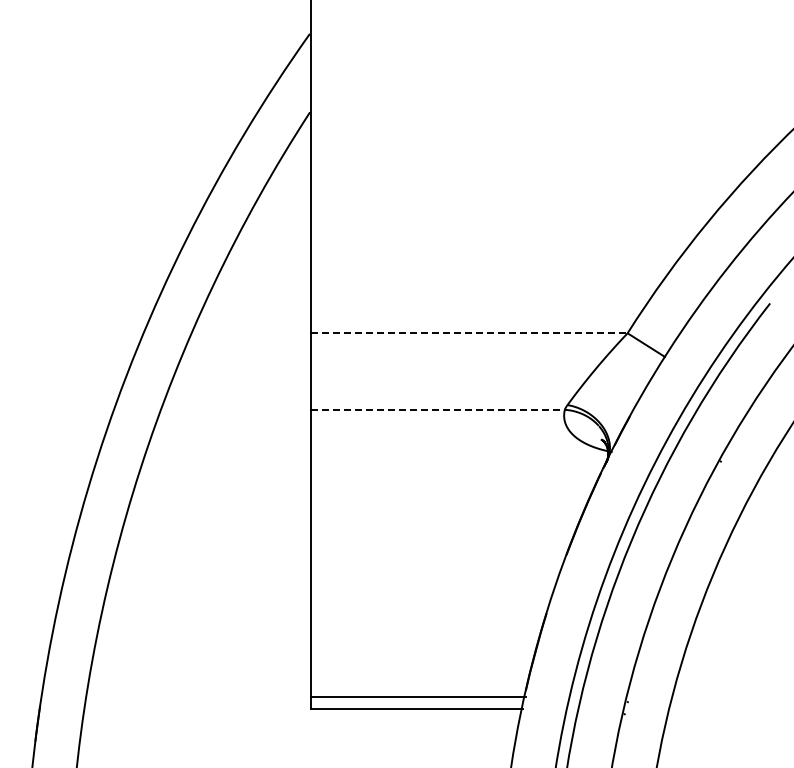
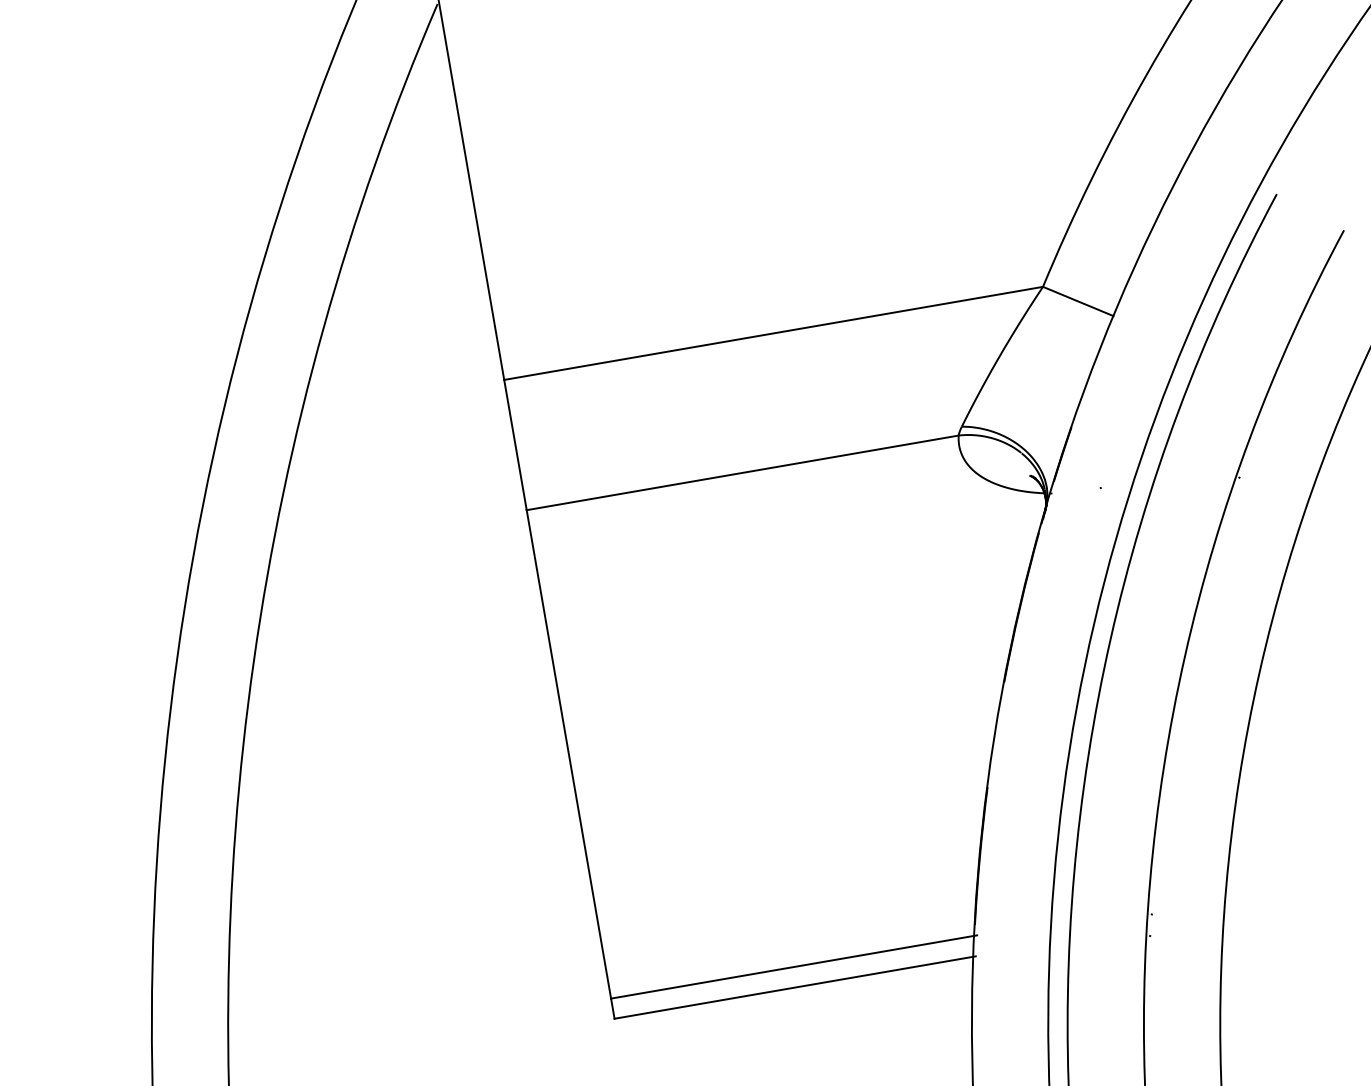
line: (469, 333) -> (773, 333), dashed -> solid
line: (437, 409) -> (741, 472), dashed -> solid

